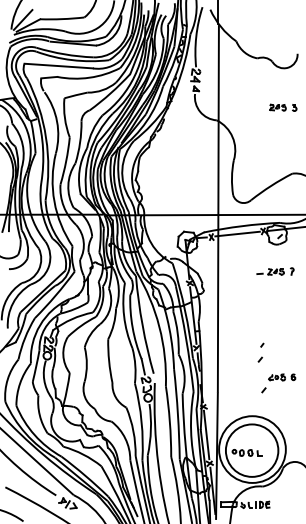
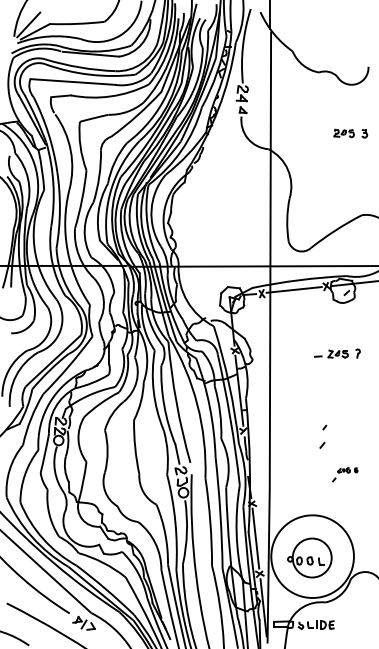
part: (275, 271) -> (337, 353), moved
part: (278, 383) -> (344, 474), size x0.6
circle: (251, 450) -> (311, 557), size x0.6

